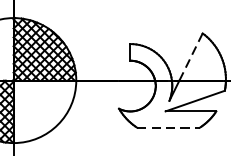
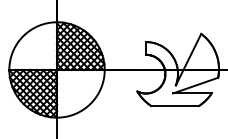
line: (191, 56) -> (192, 51), dashed -> solid
line: (168, 127) -> (175, 105), dashed -> solid

